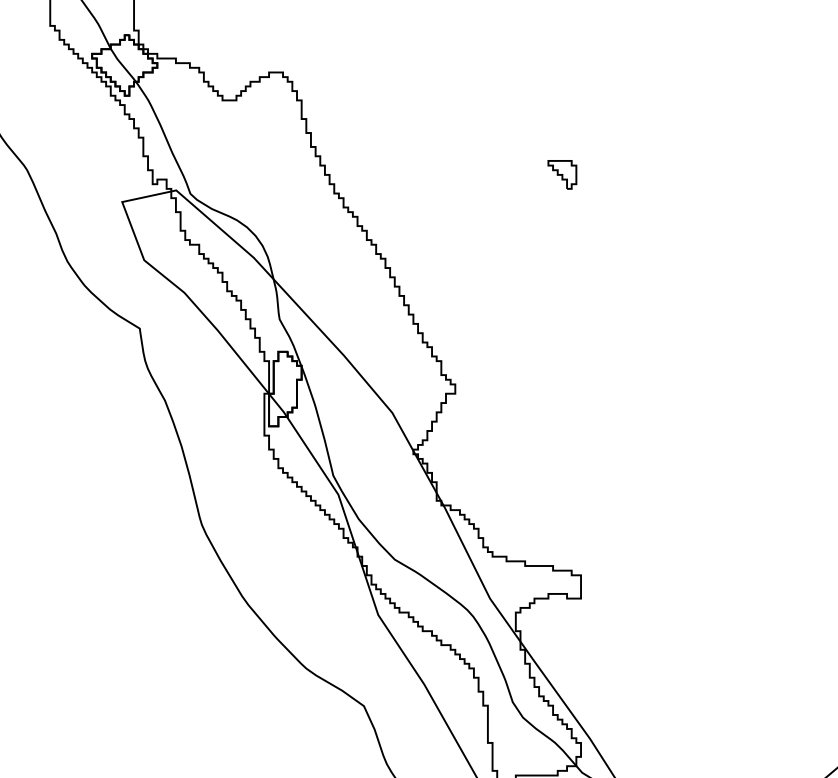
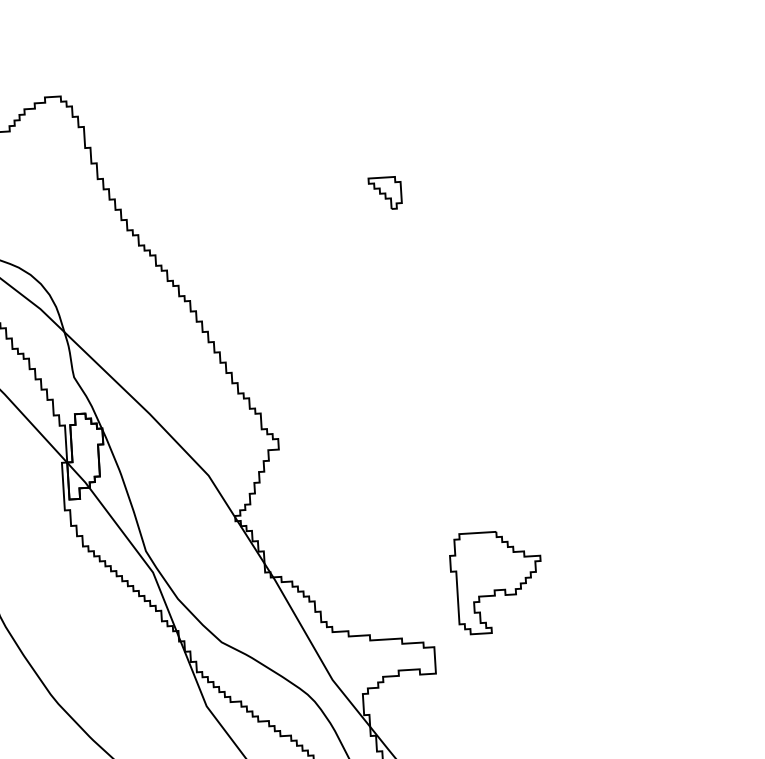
part: (638, 521) -> (495, 582), added

